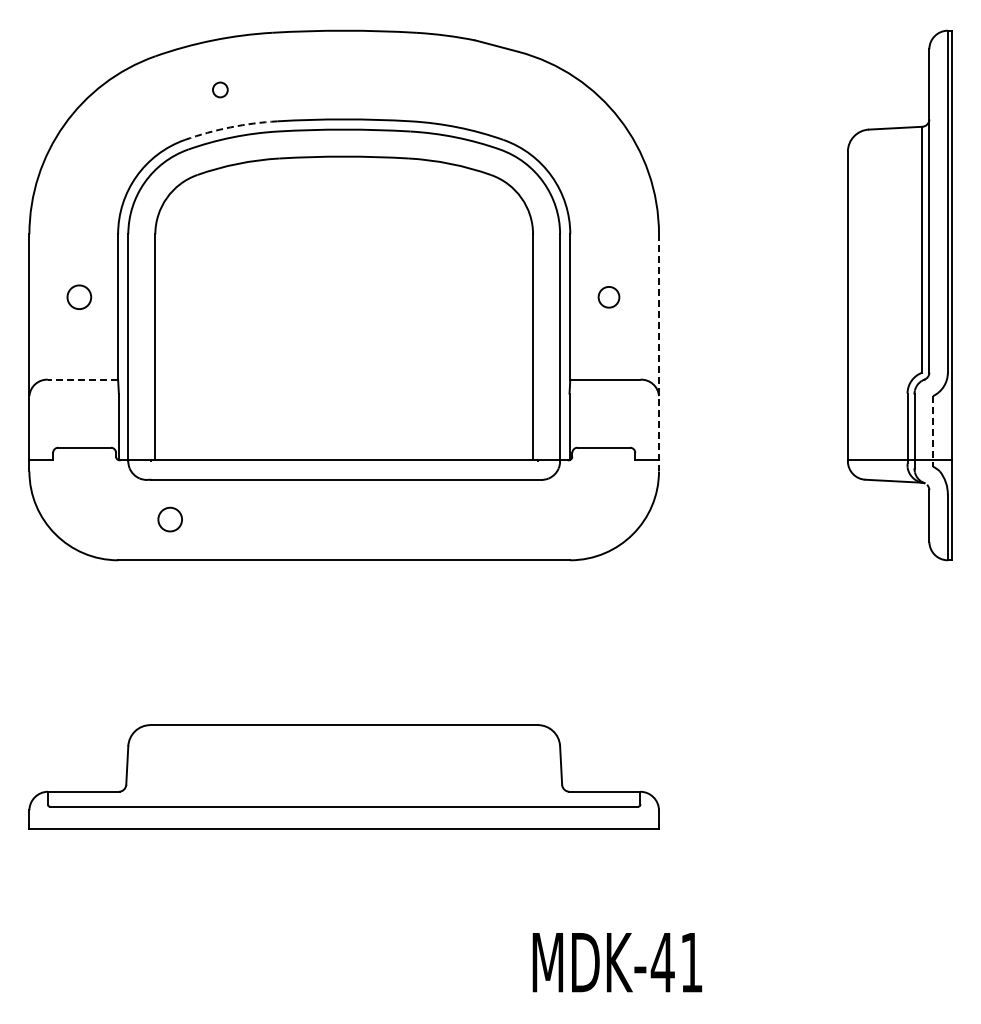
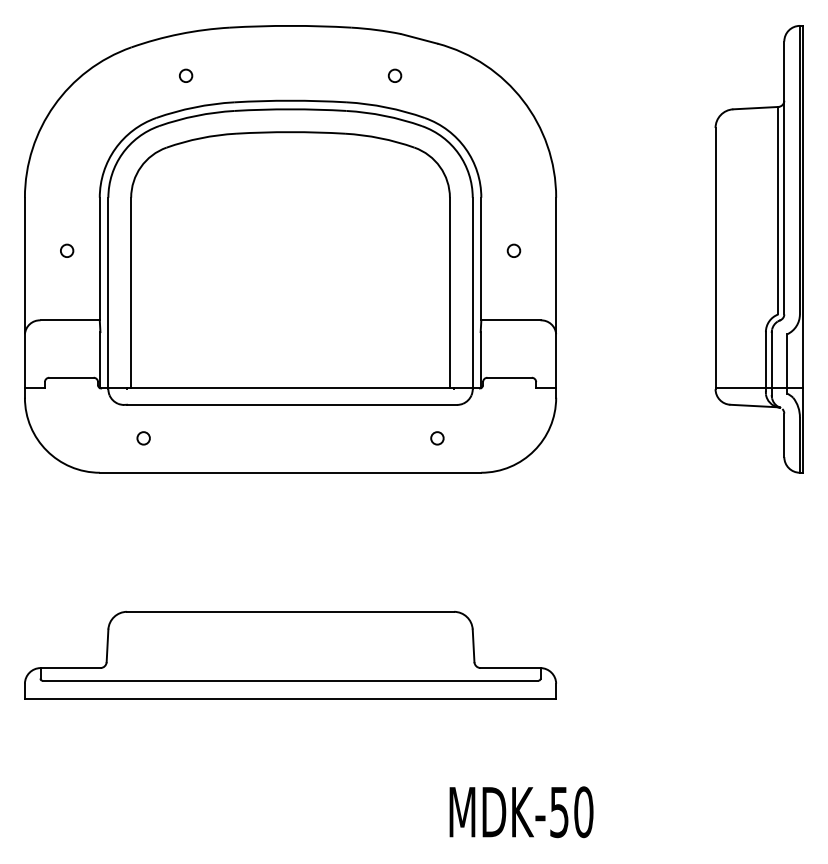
circle: (467, 89) -> (394, 75), added
arc: (230, 127) -> (194, 107), dashed -> solid
circle: (79, 297) -> (67, 251), size x0.62
circle: (608, 297) -> (513, 251), size x0.71
line: (659, 352) -> (556, 297), dashed -> solid
line: (82, 379) -> (69, 320), dashed -> solid
line: (933, 431) -> (787, 364), dashed -> solid
circle: (169, 519) -> (143, 438), size x0.62
circle: (518, 519) -> (437, 438), added
text: (676, 962) -> (570, 812), MDK-41 -> MDK-50

